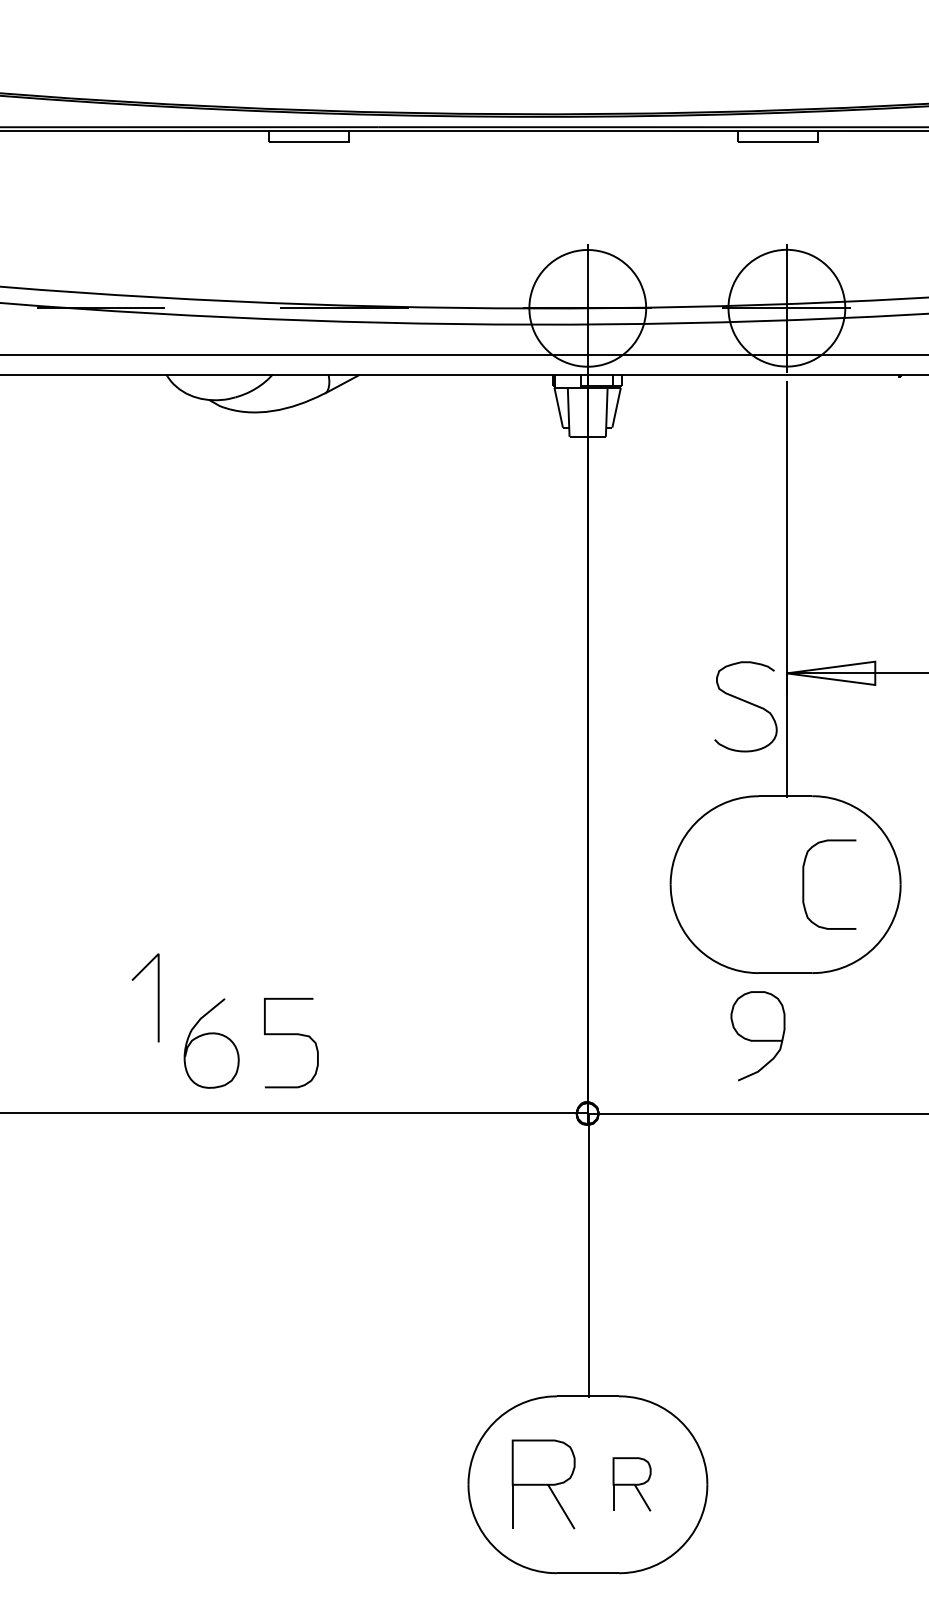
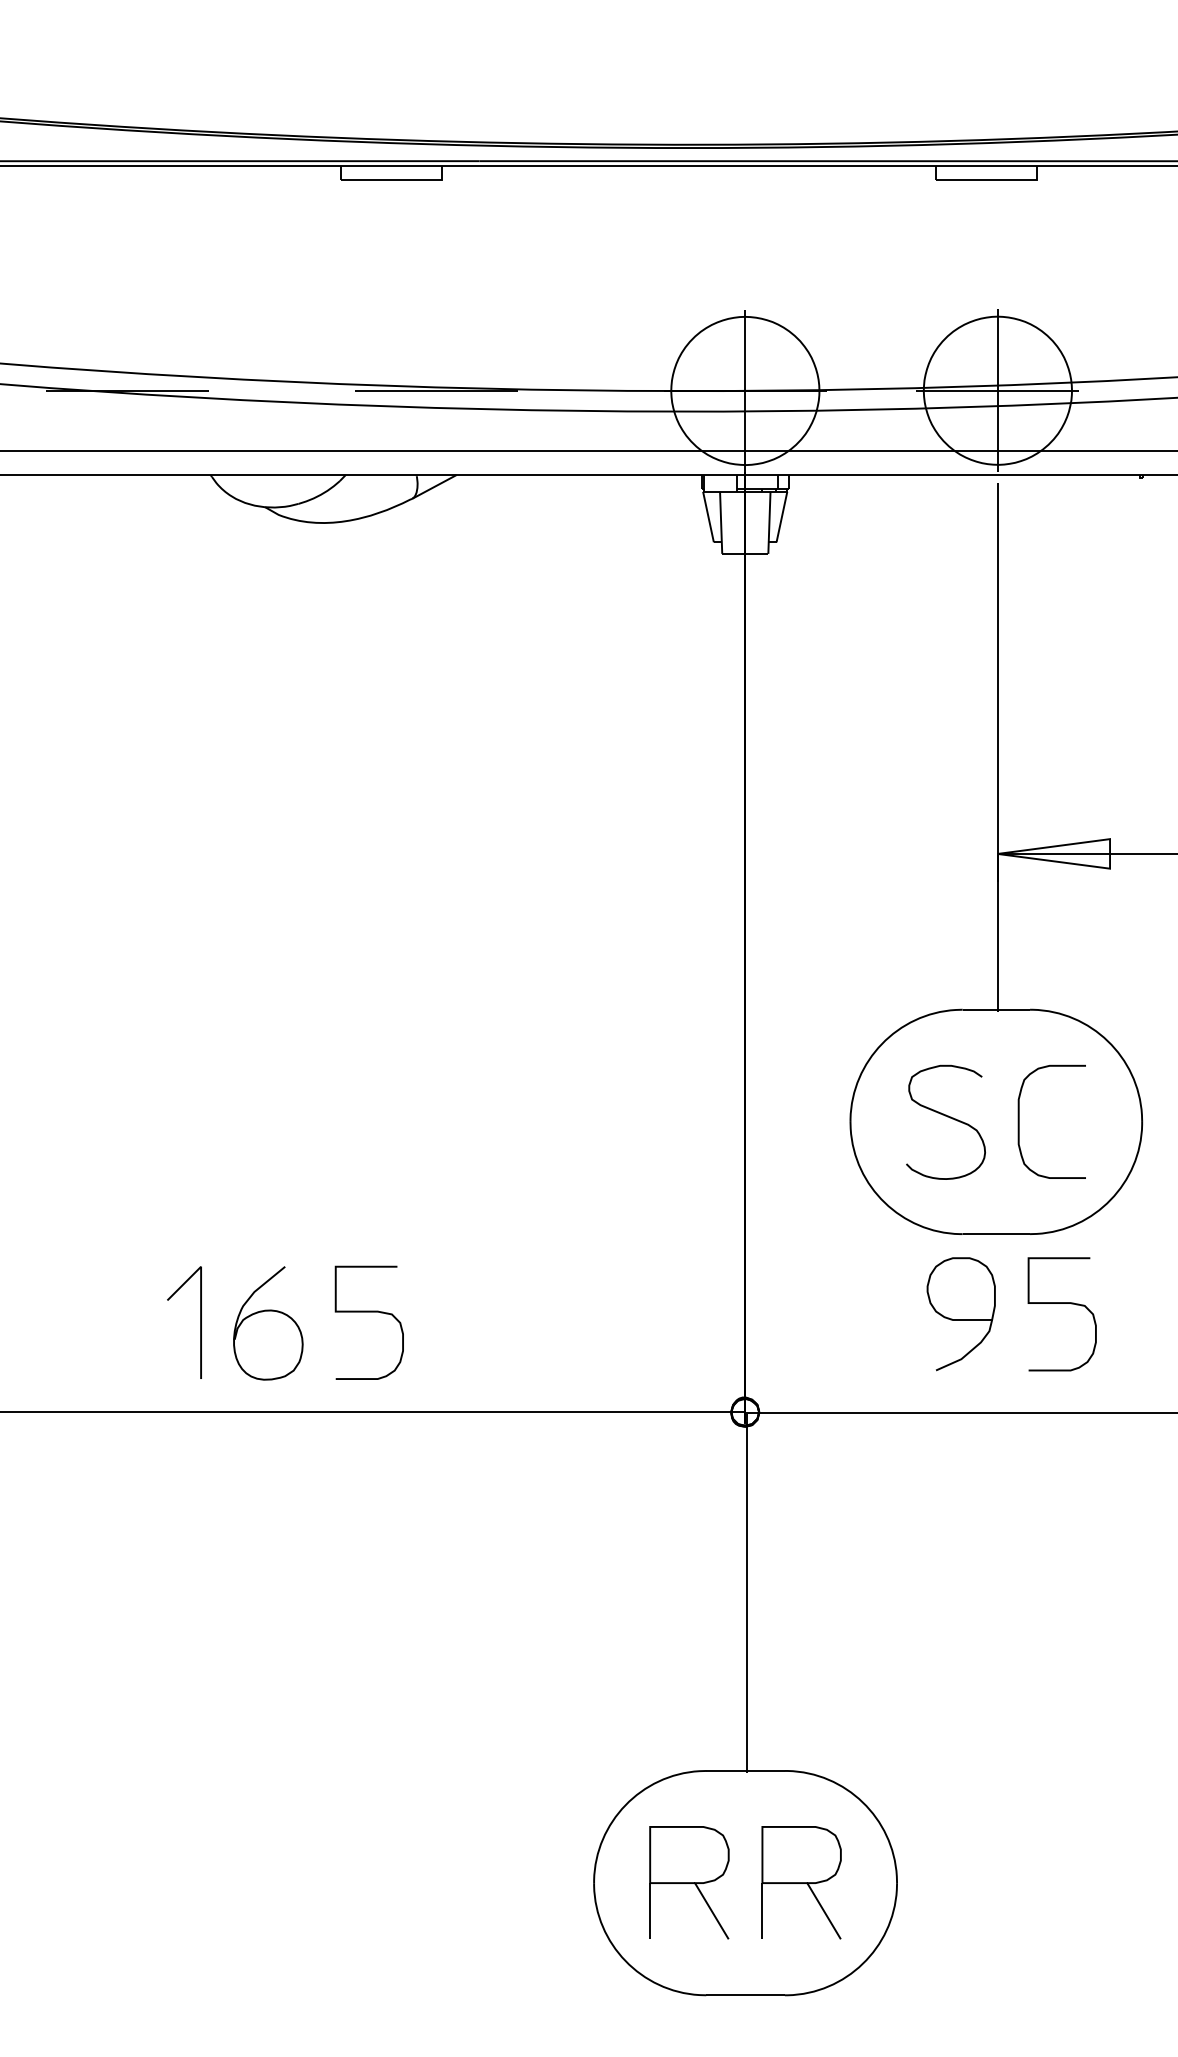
curve: (747, 702) -> (947, 1117), moved
curve: (158, 997) -> (200, 1322), moved
curve: (837, 1027) -> (1061, 1303), added
part: (632, 1484) -> (801, 1882), size x1.67

